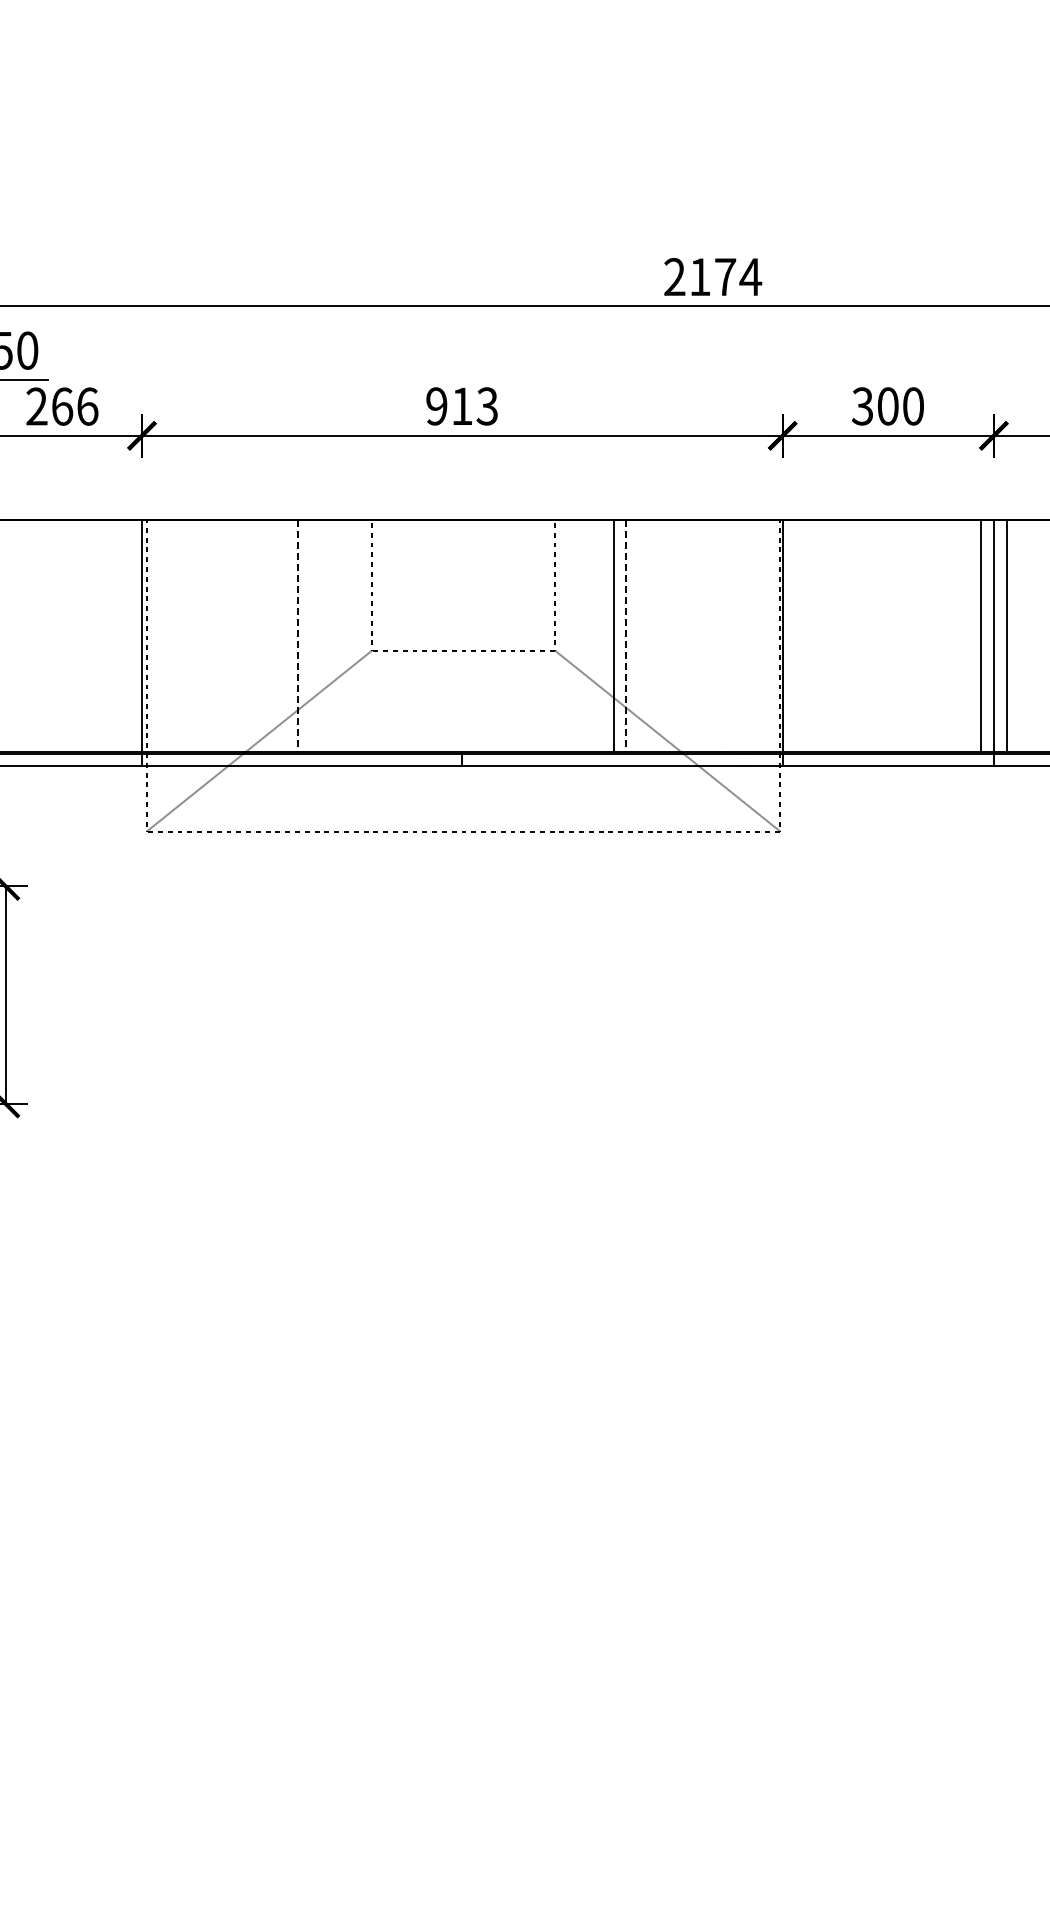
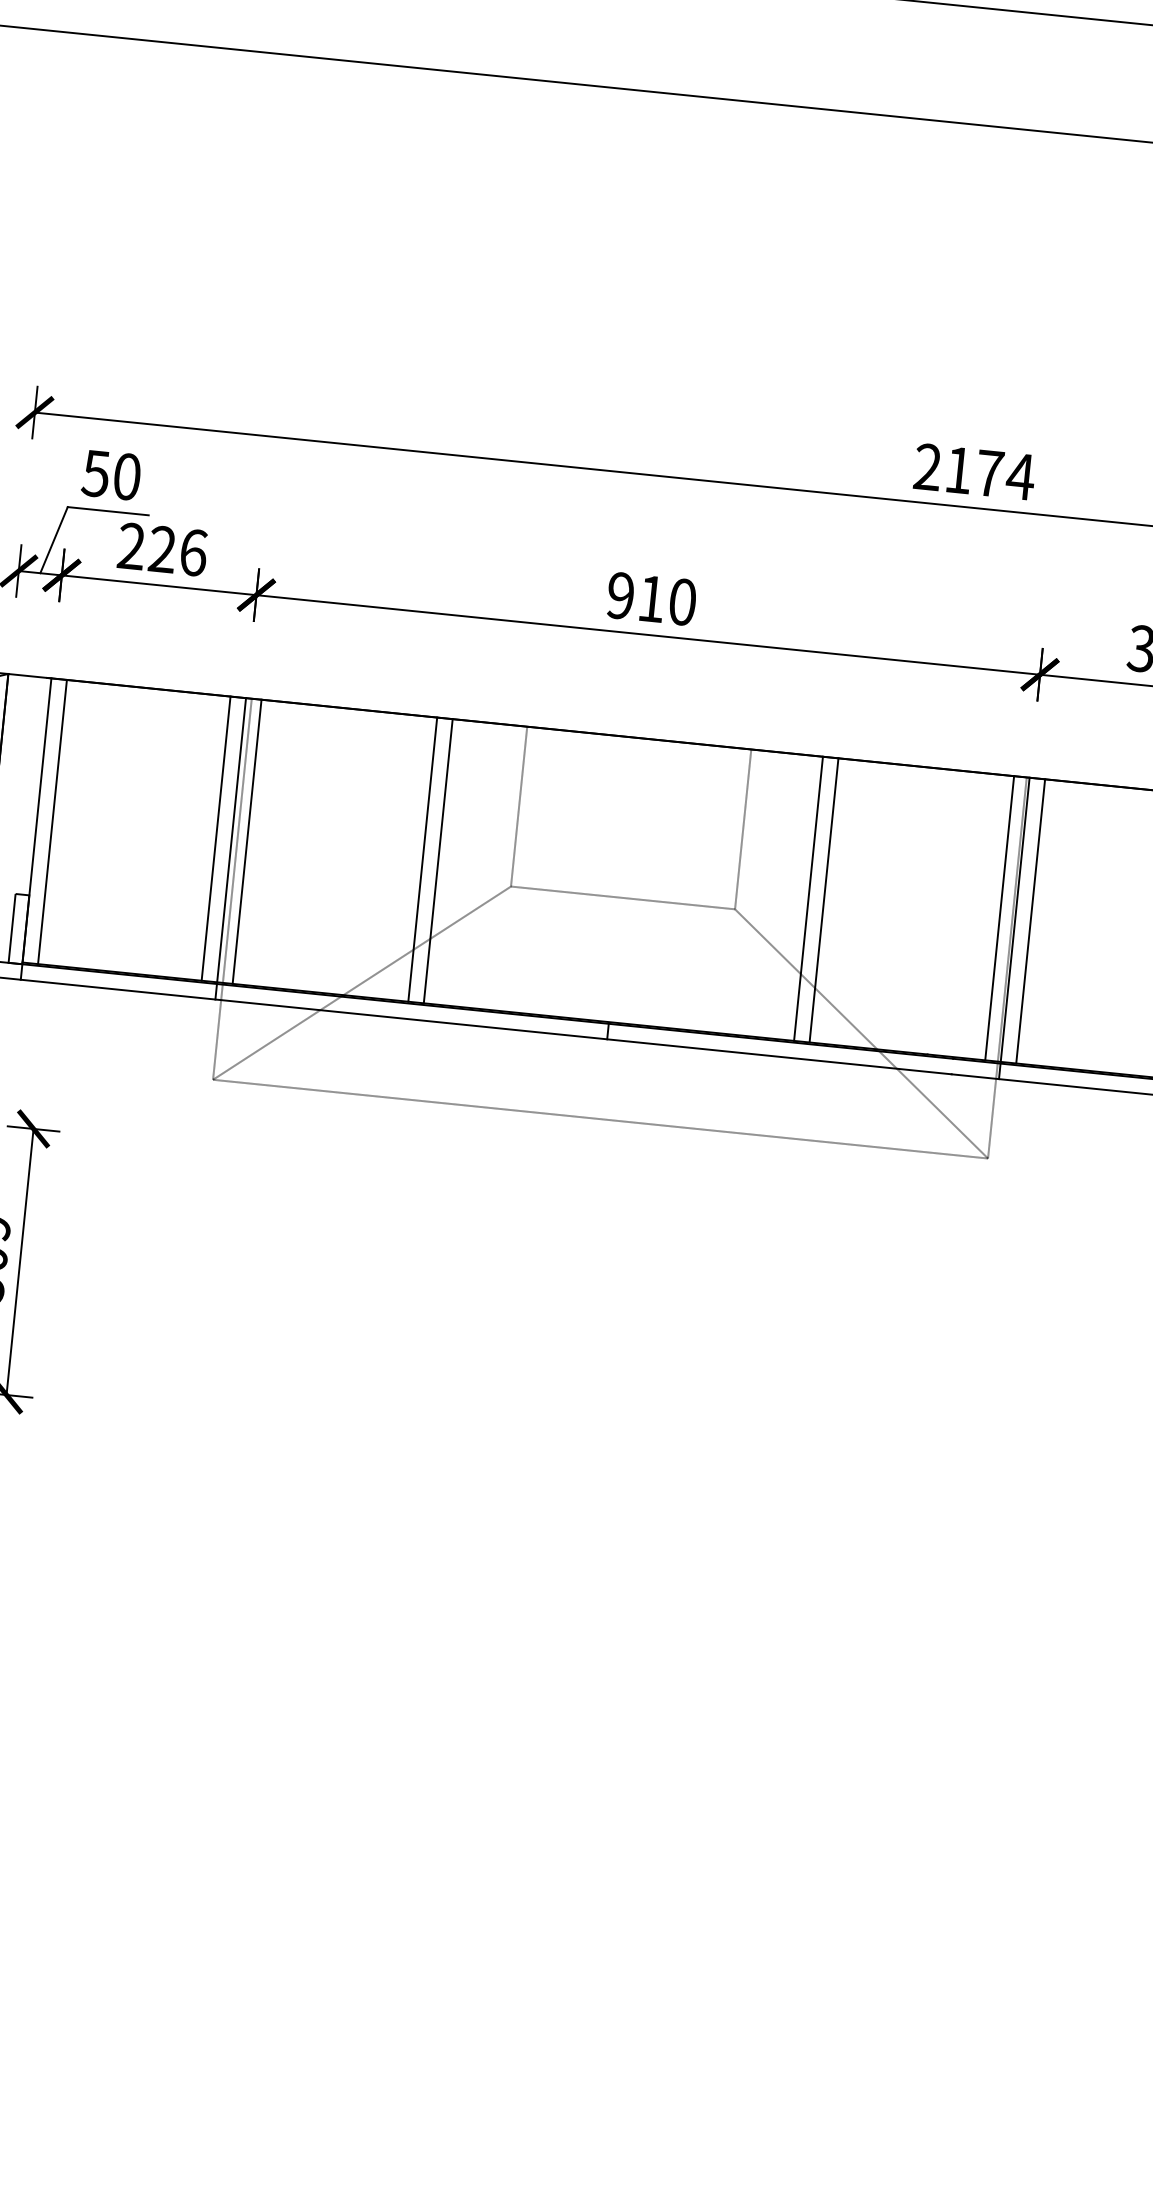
text: (62, 406) -> (162, 549), 266 -> 226
text: (487, 406) -> (682, 602), 913 -> 910
line: (129, 636) -> (216, 839), added
line: (154, 636) -> (246, 842), added
line: (298, 636) -> (422, 860), dashed -> solid
line: (310, 636) -> (437, 861), added
line: (626, 636) -> (824, 900), dashed -> solid
line: (770, 636) -> (1000, 918), added
line: (795, 636) -> (1030, 921), added

